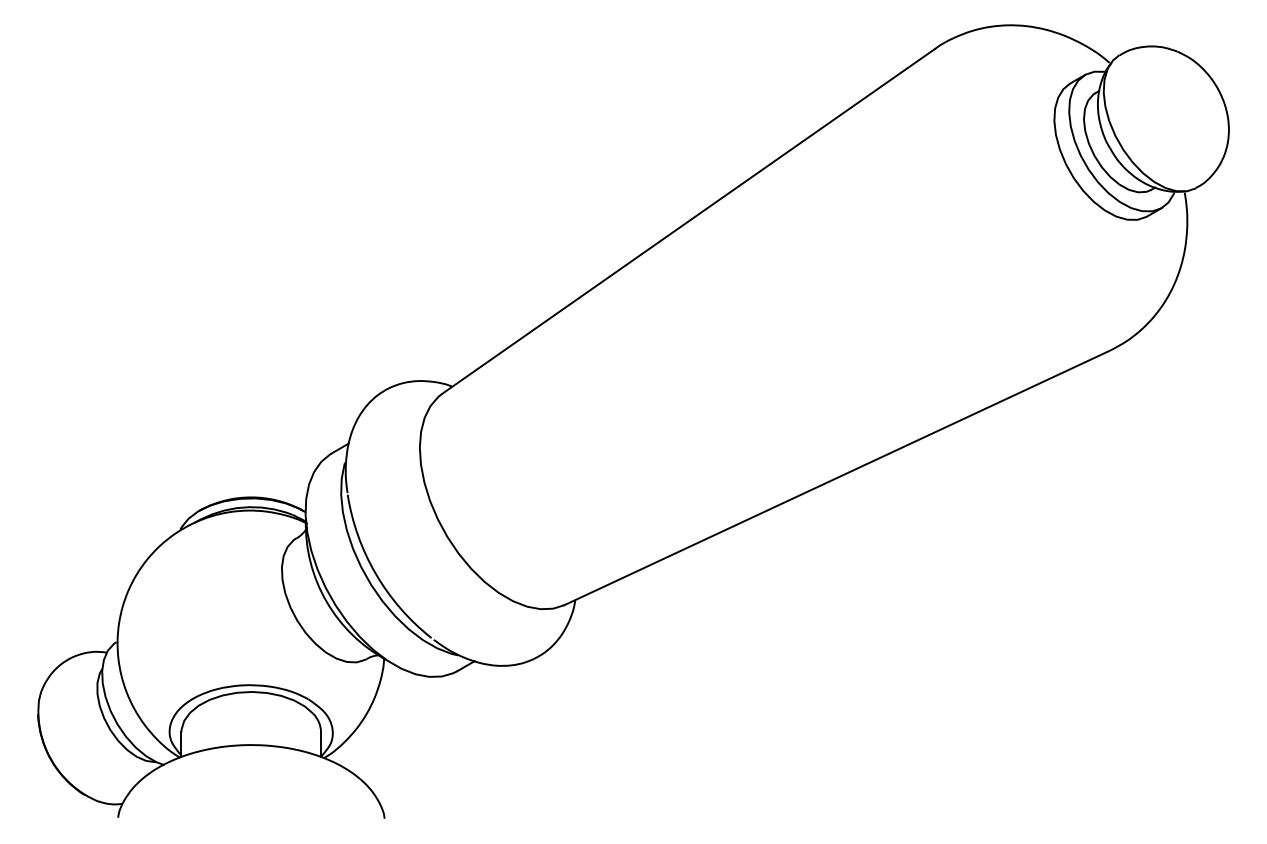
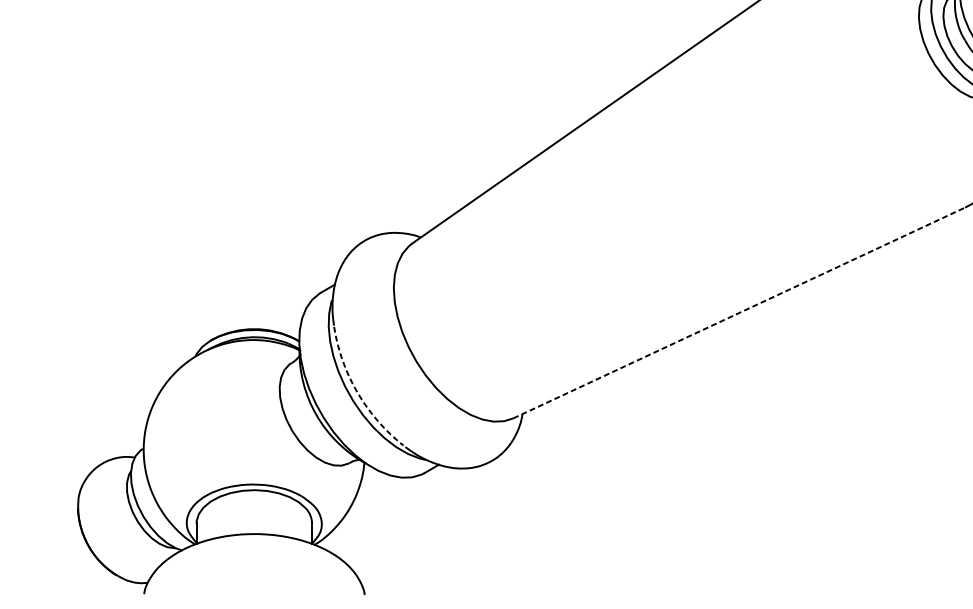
line: (836, 478) -> (738, 313), solid -> dashed
arc: (376, 574) -> (357, 392), solid -> dashed

